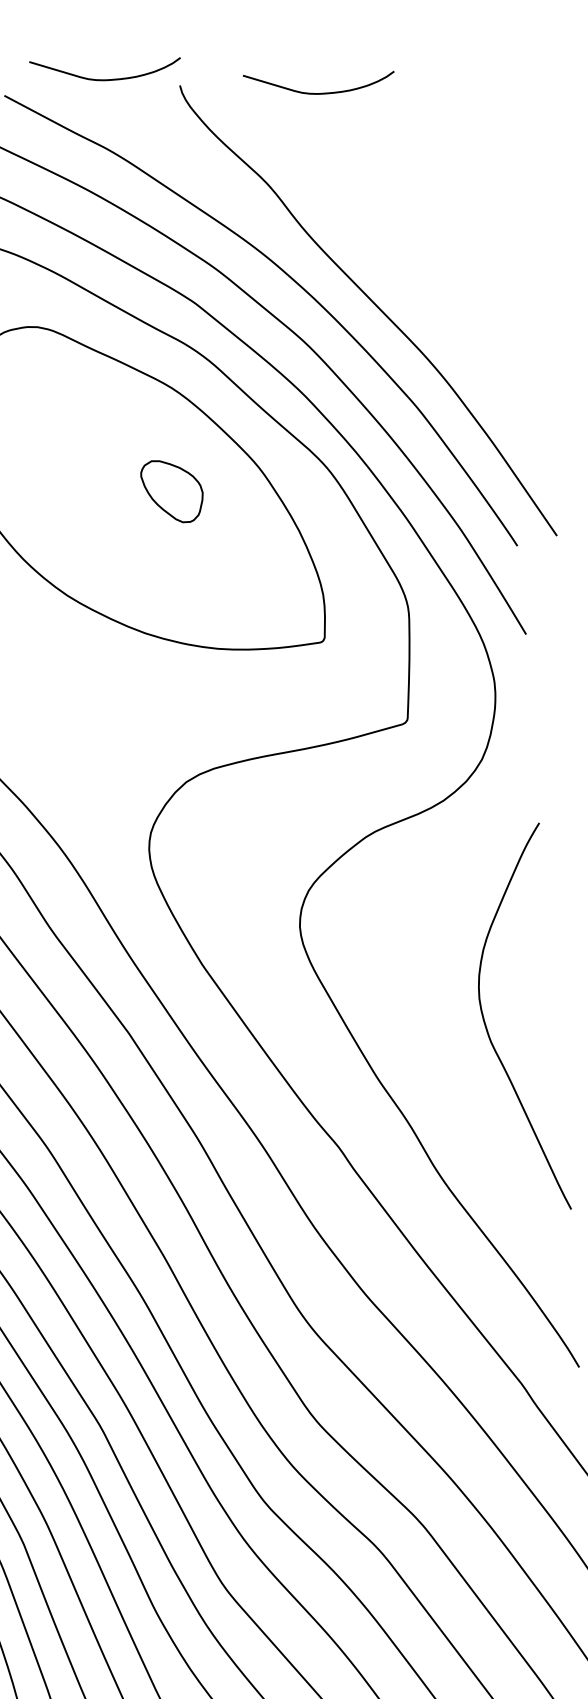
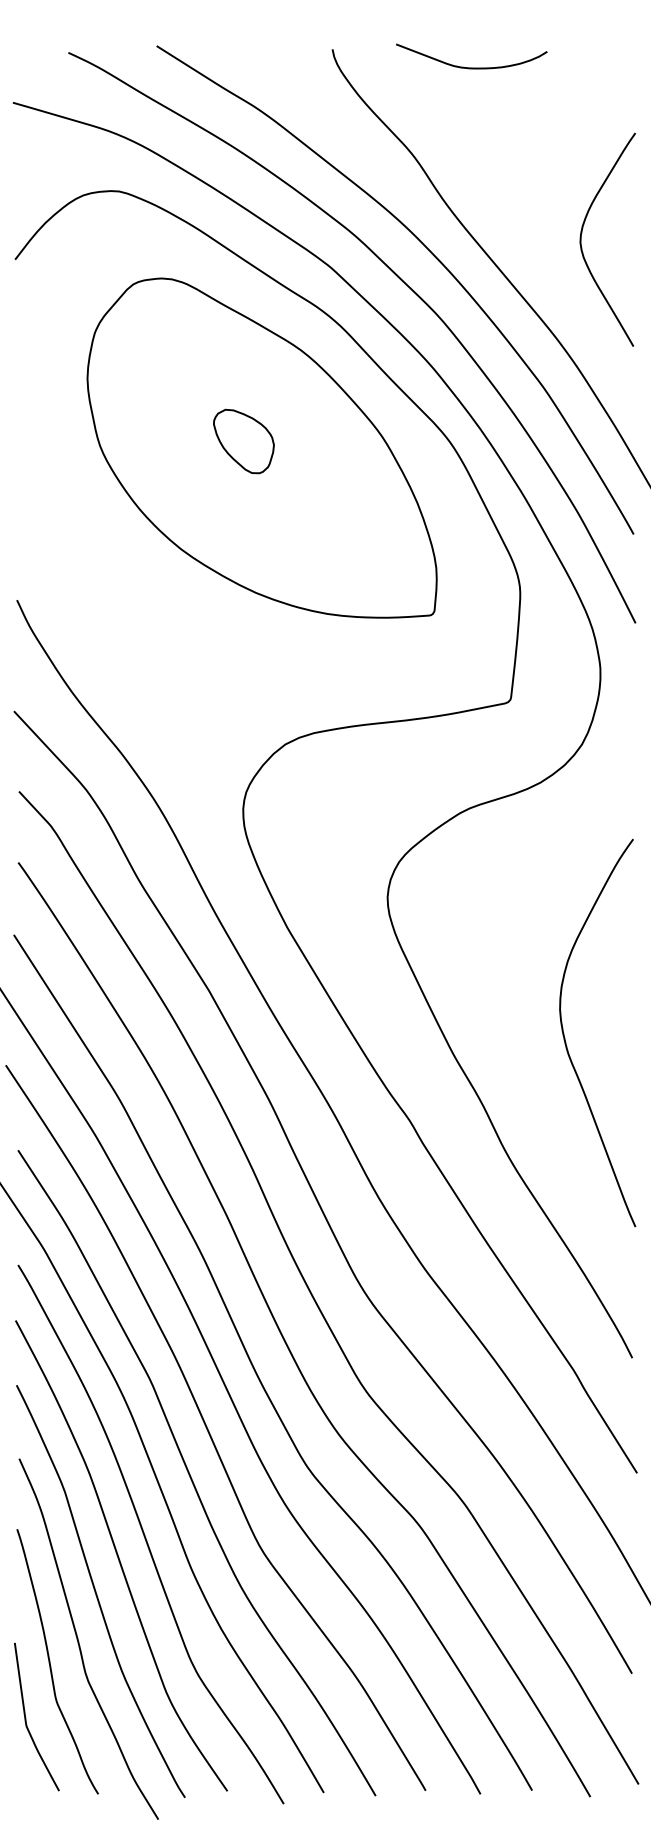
curve: (106, 79) -> (259, 37), removed
curve: (443, 249) -> (582, 233), added
part: (172, 491) -> (243, 441), moved
curve: (486, 1025) -> (565, 1037), moved

